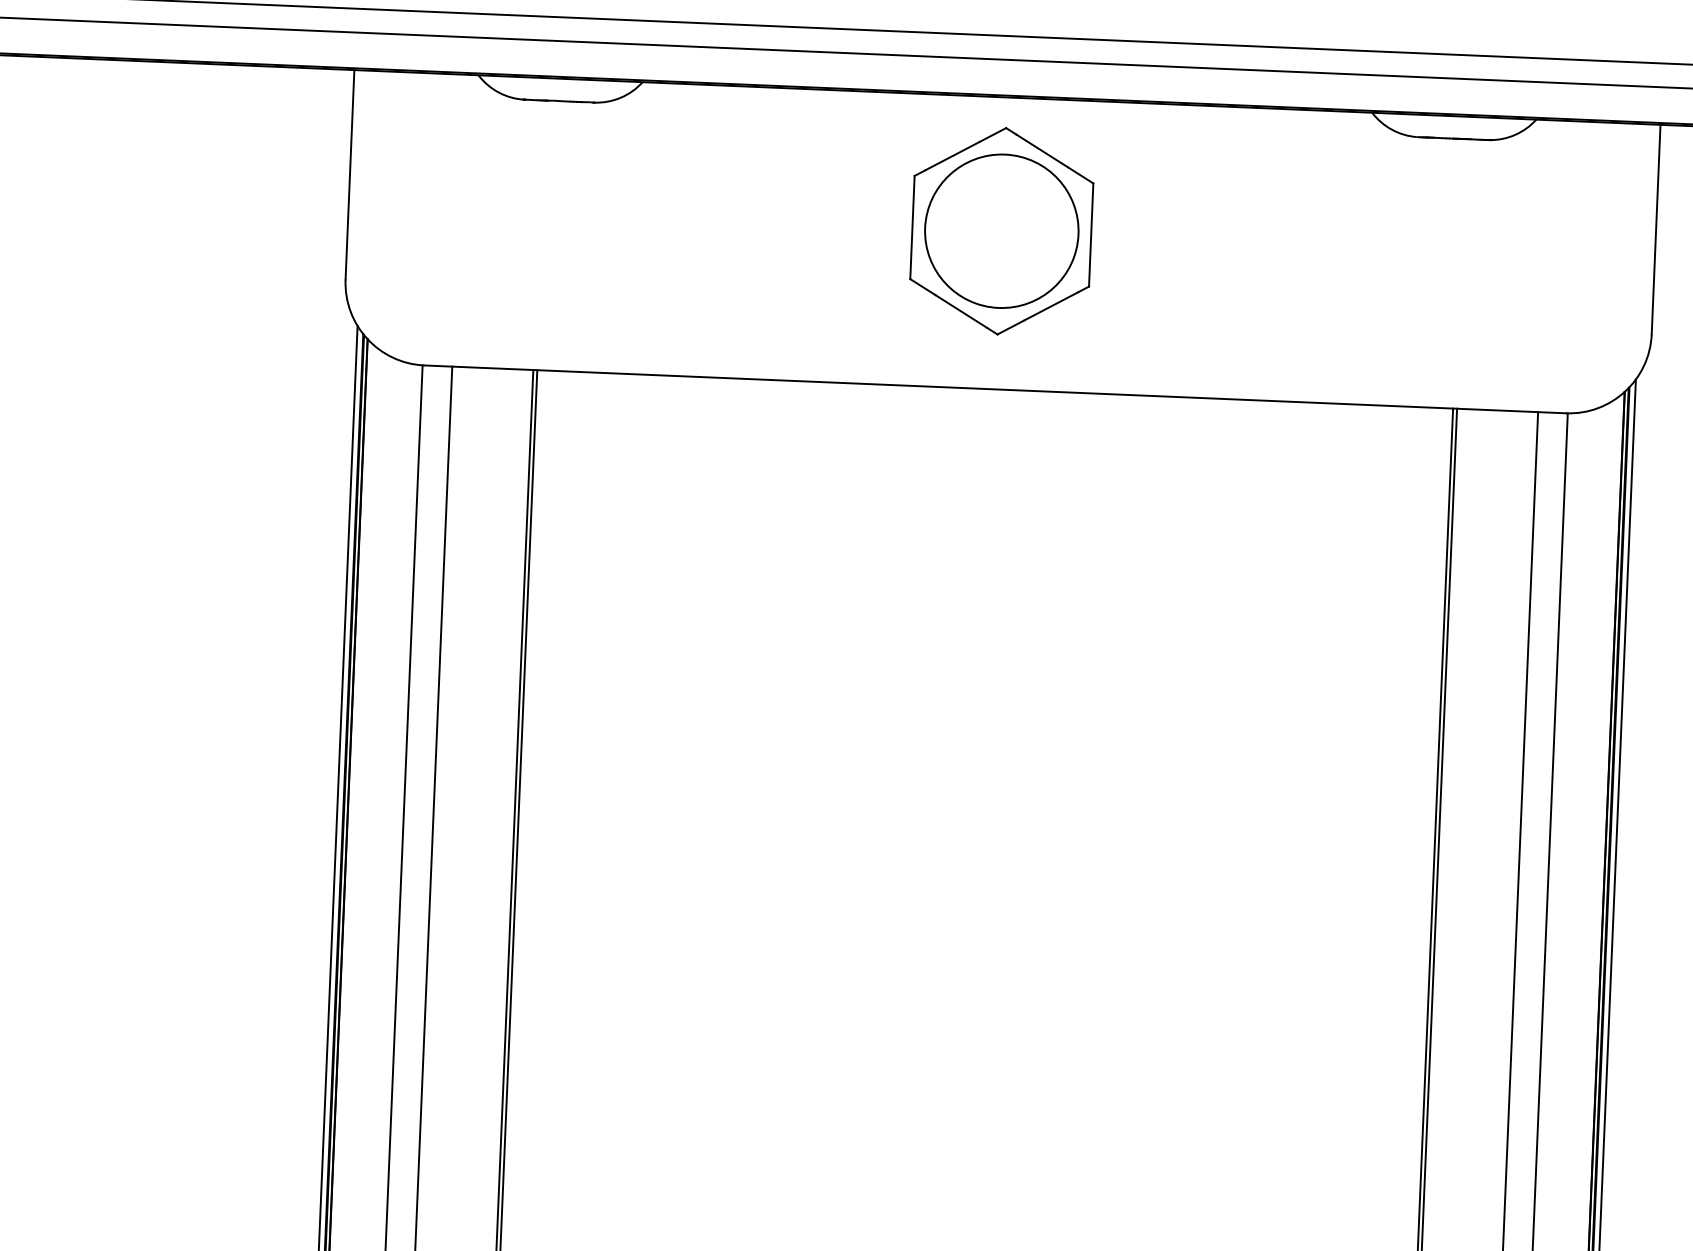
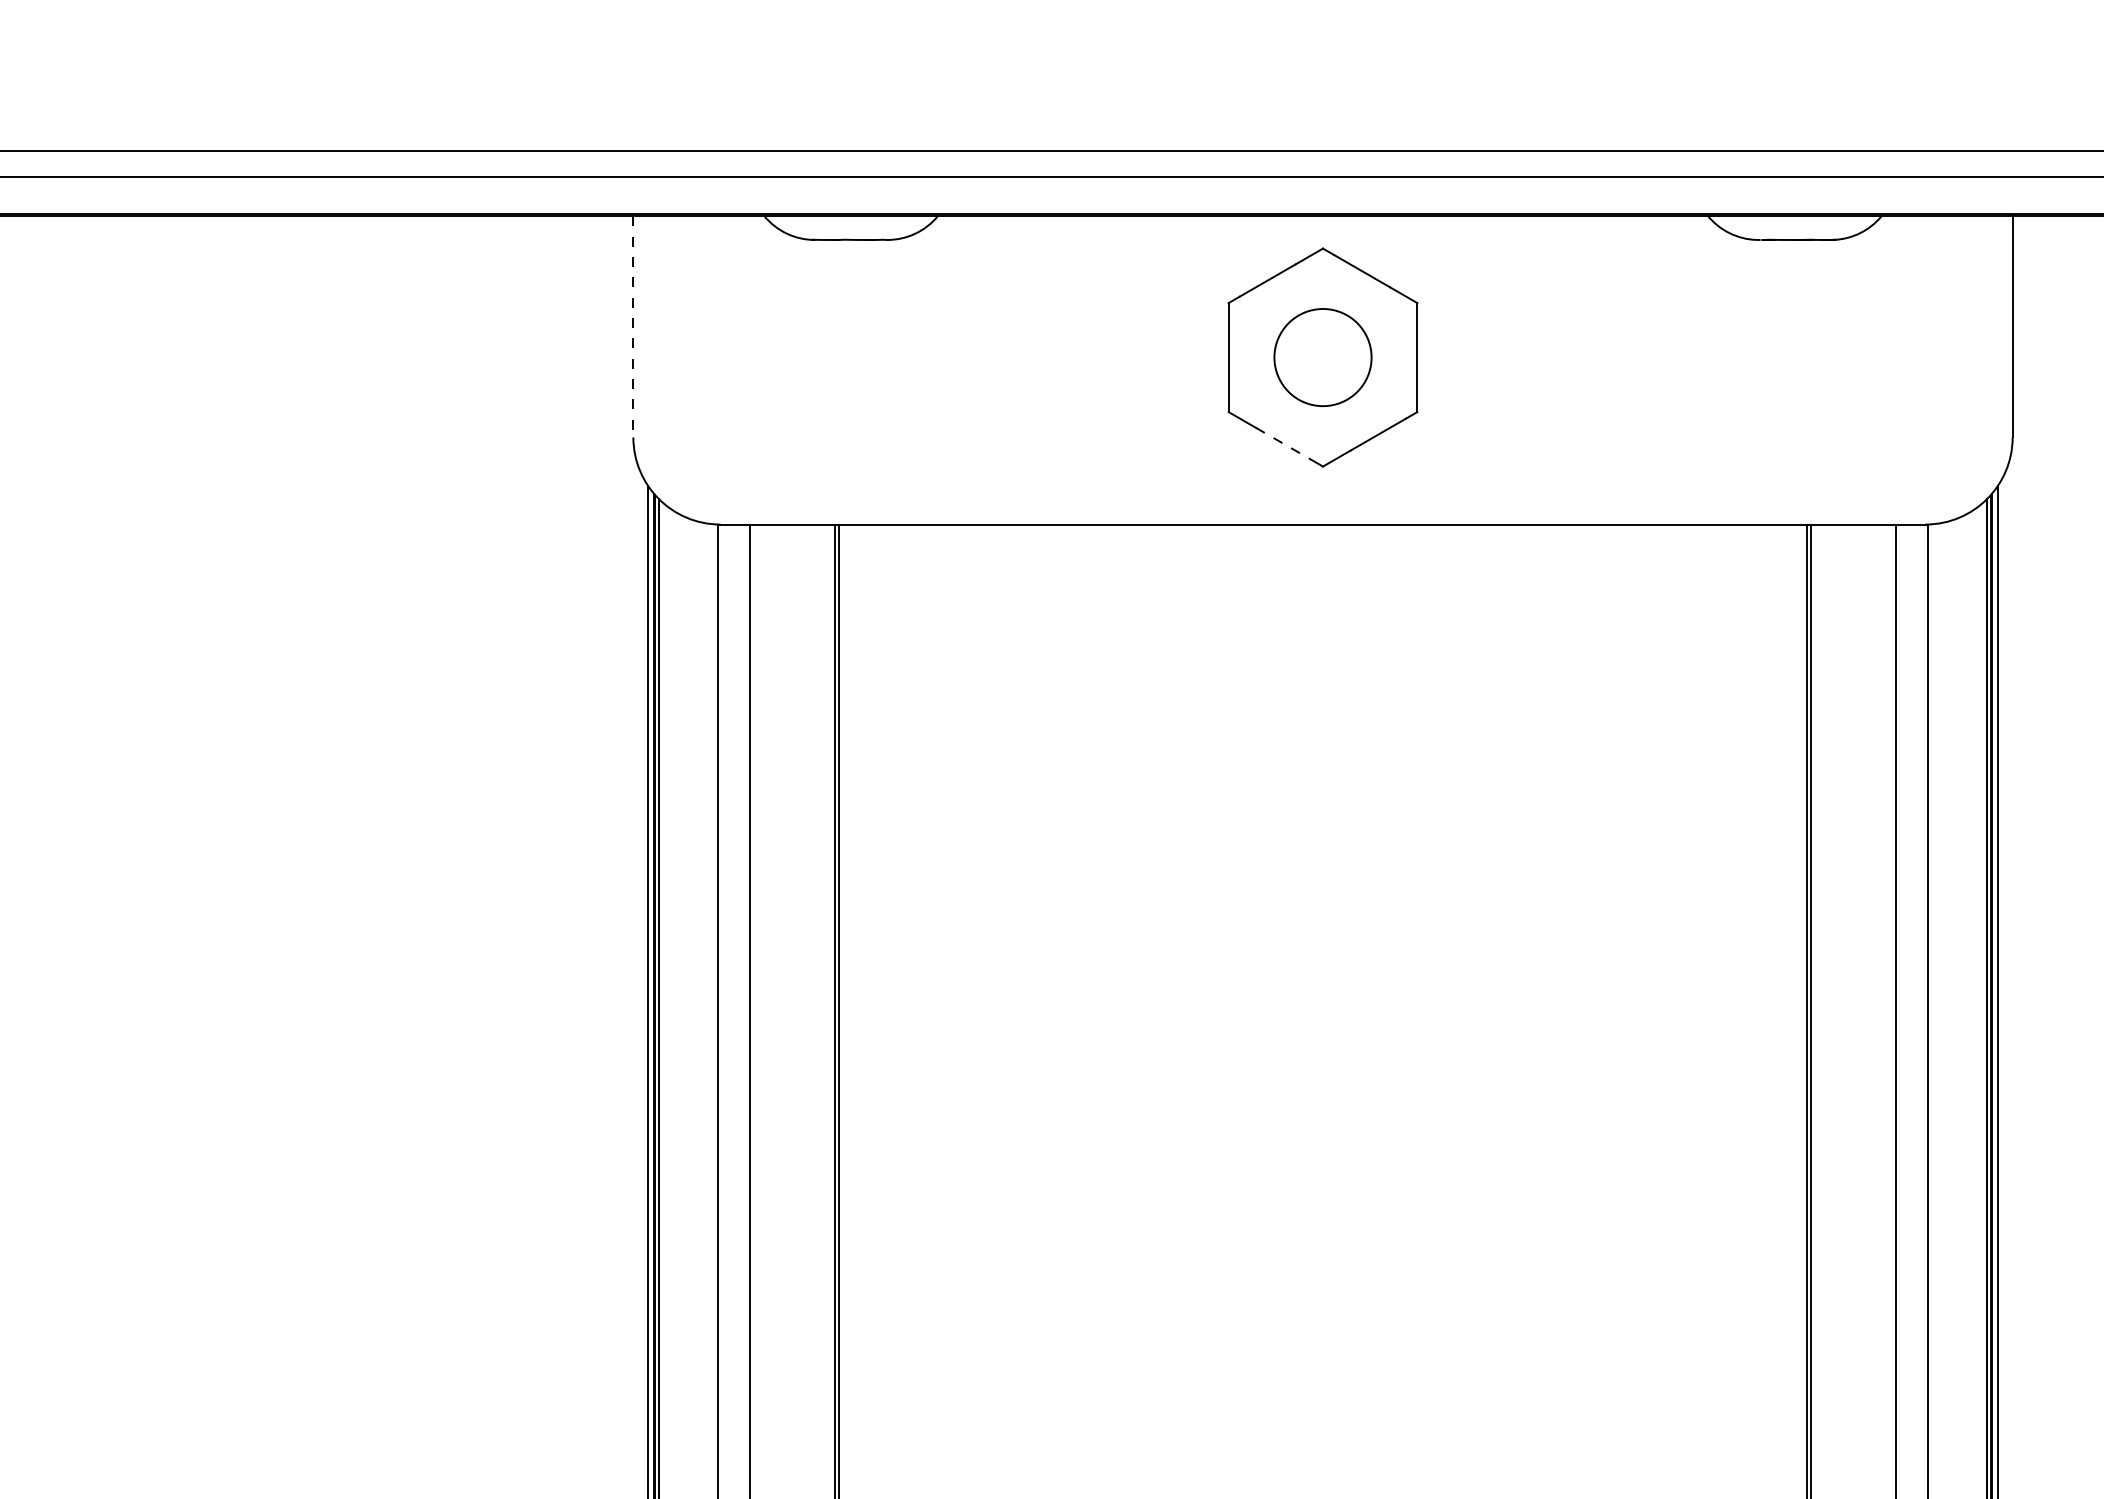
line: (350, 174) -> (633, 326), solid -> dashed
circle: (1001, 231) -> (1322, 357), size x0.6
line: (961, 312) -> (1284, 444), solid -> dashed

